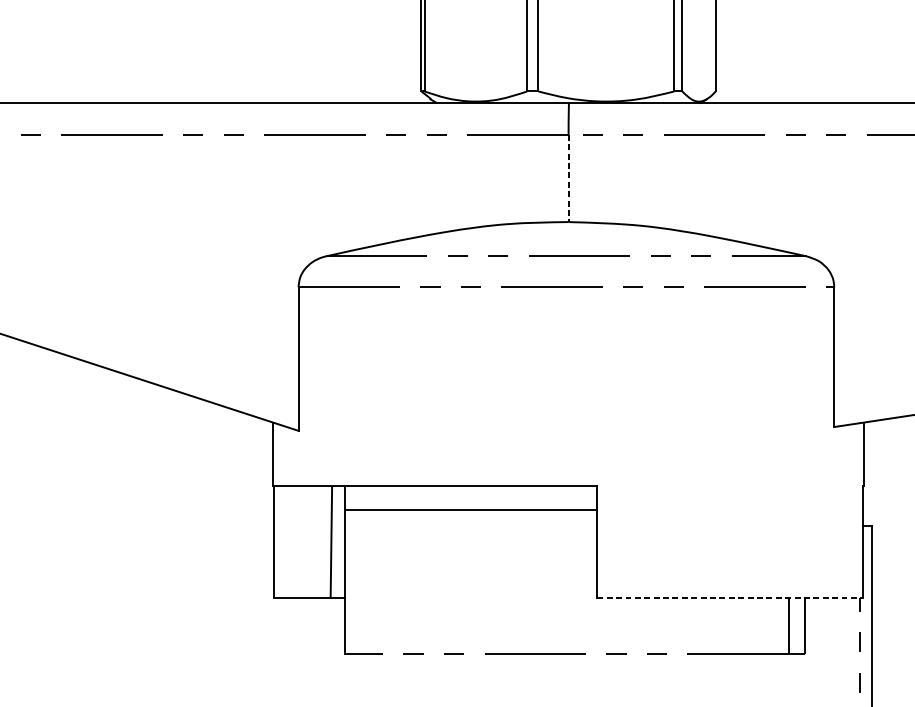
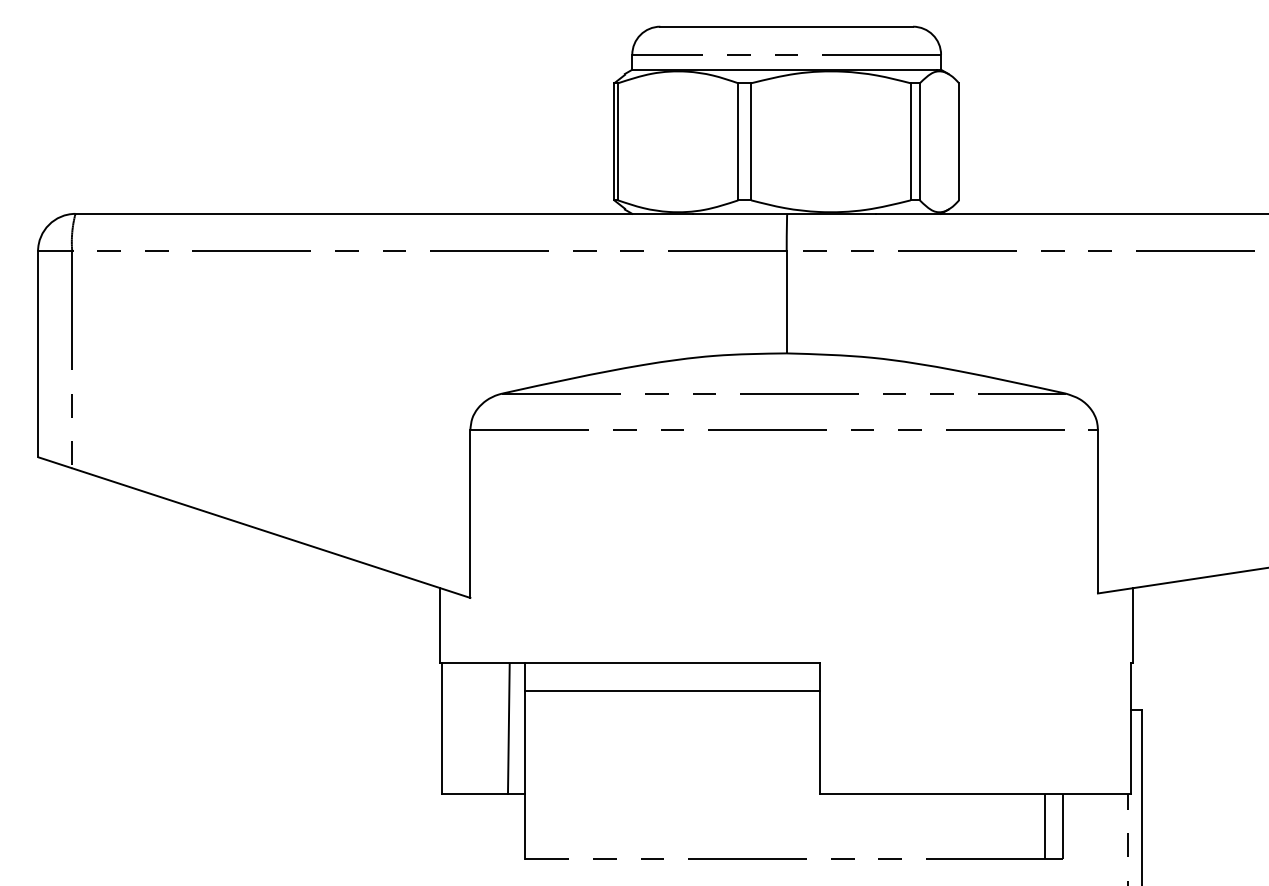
line: (568, 178) -> (786, 302), dashed -> solid
line: (730, 598) -> (976, 794), dashed -> solid

